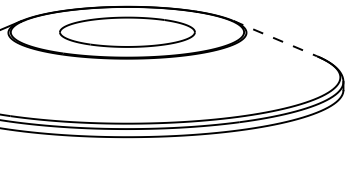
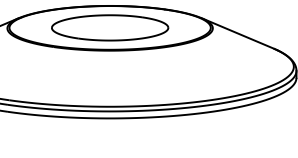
line: (275, 38) -> (237, 33), dashed -> solid

